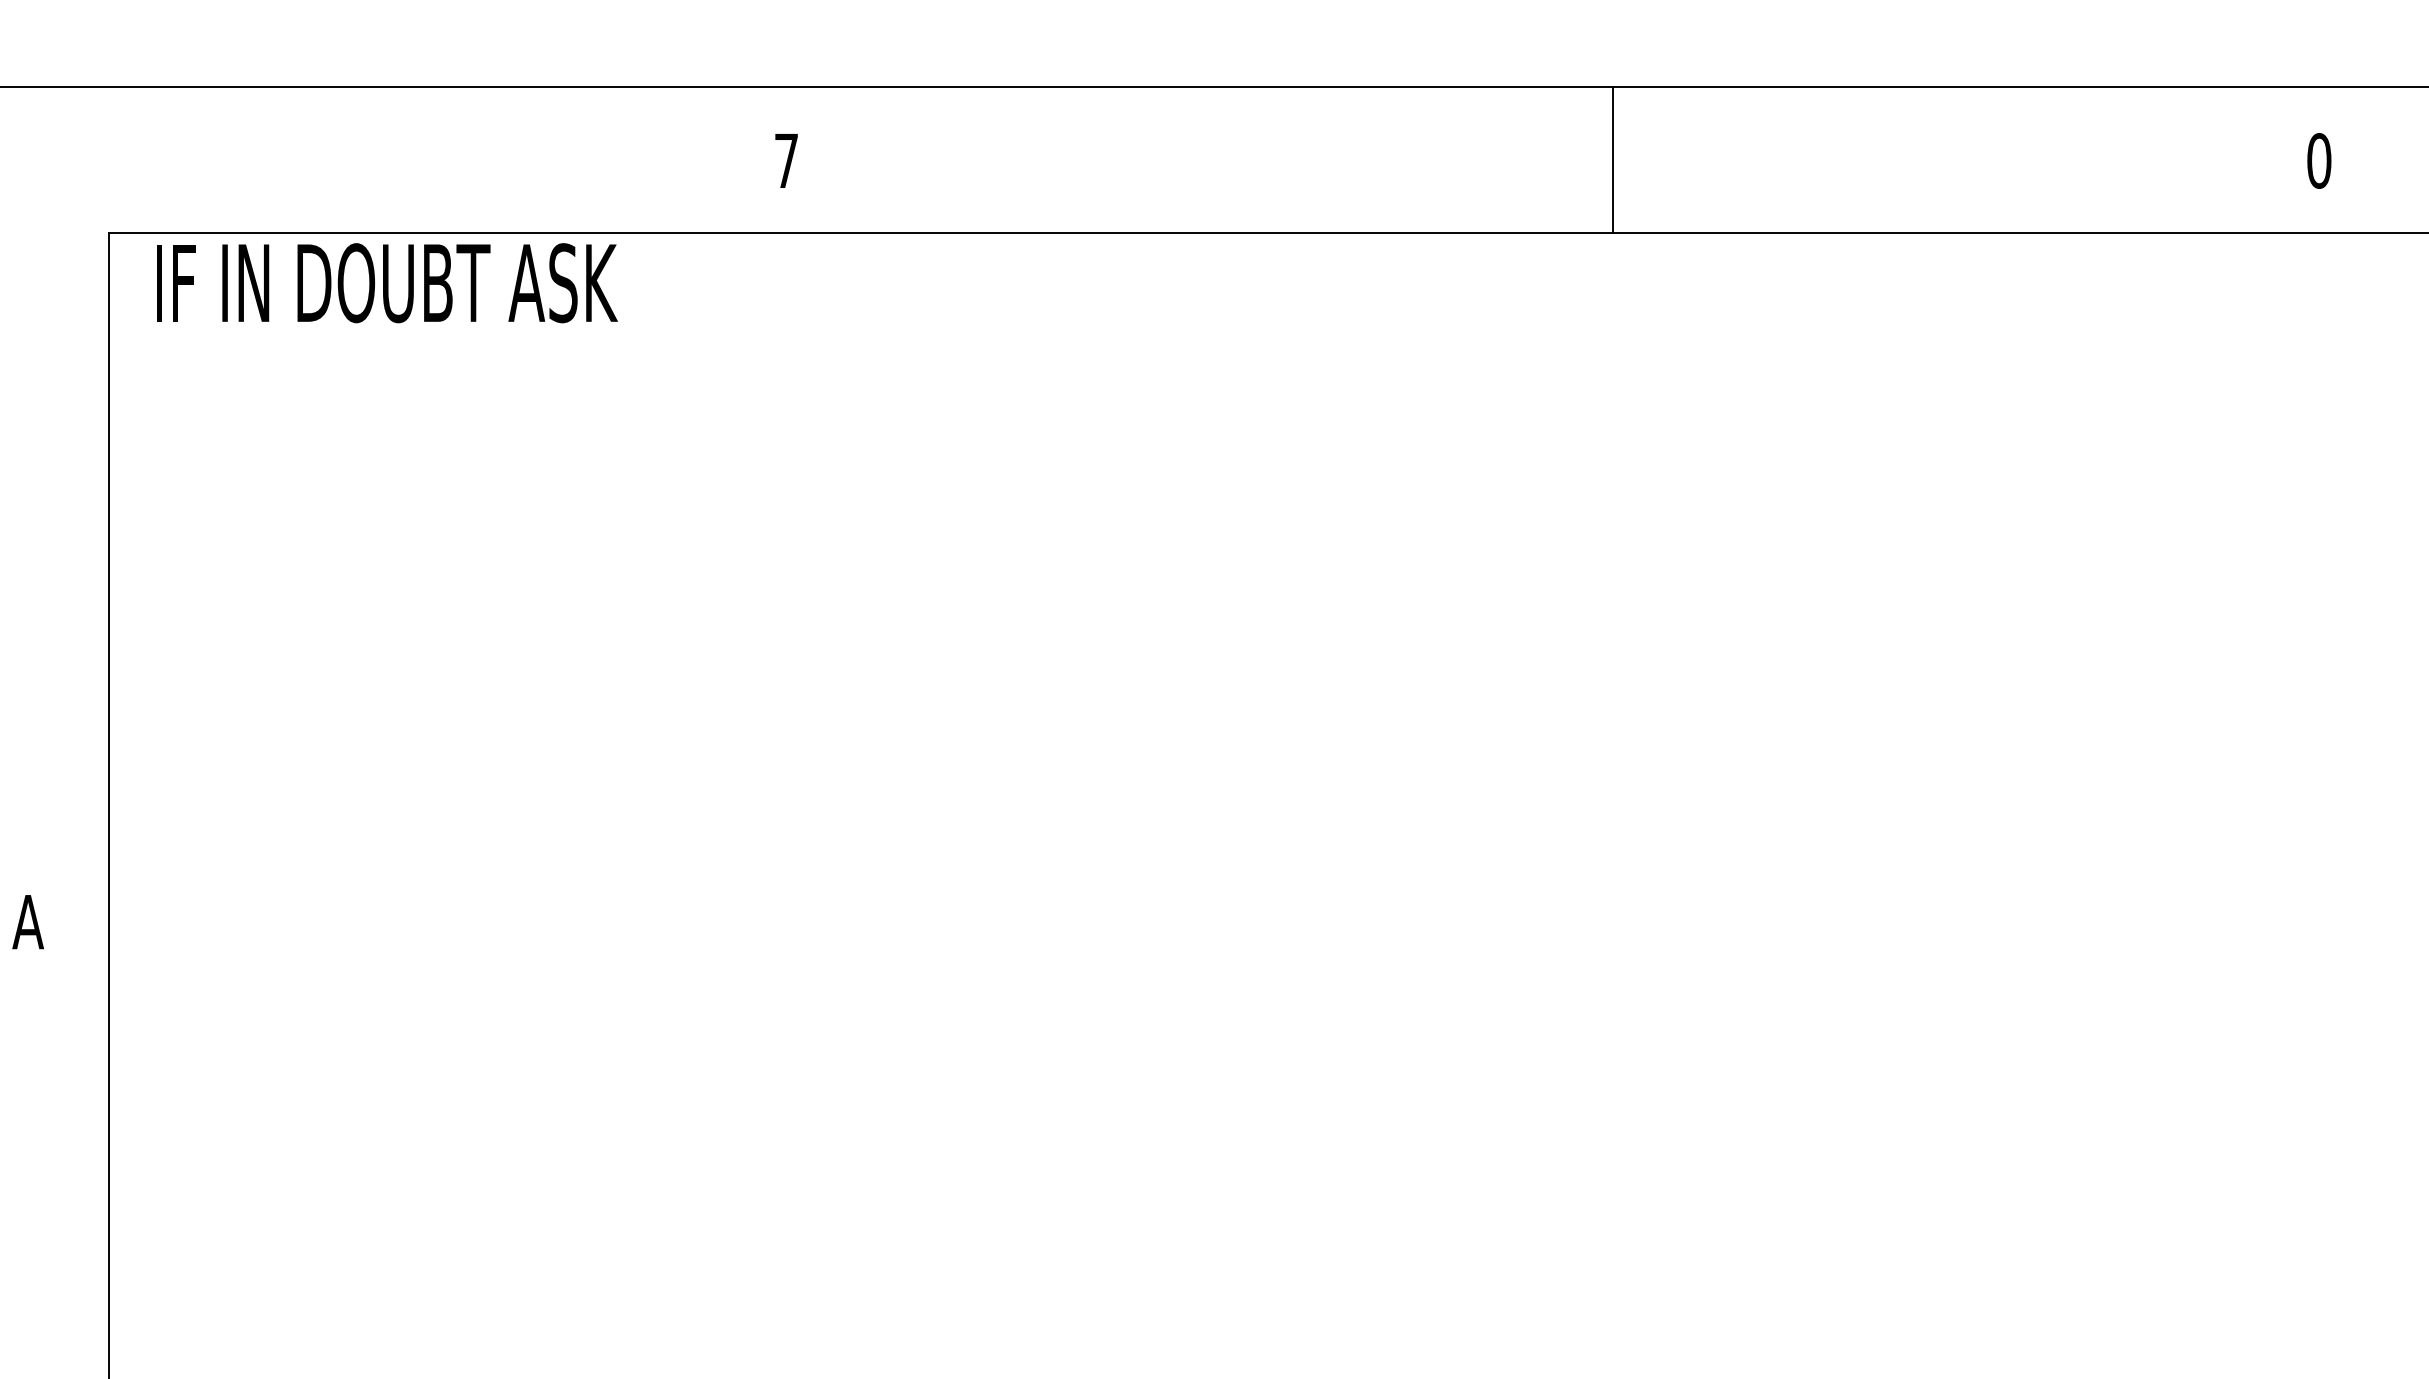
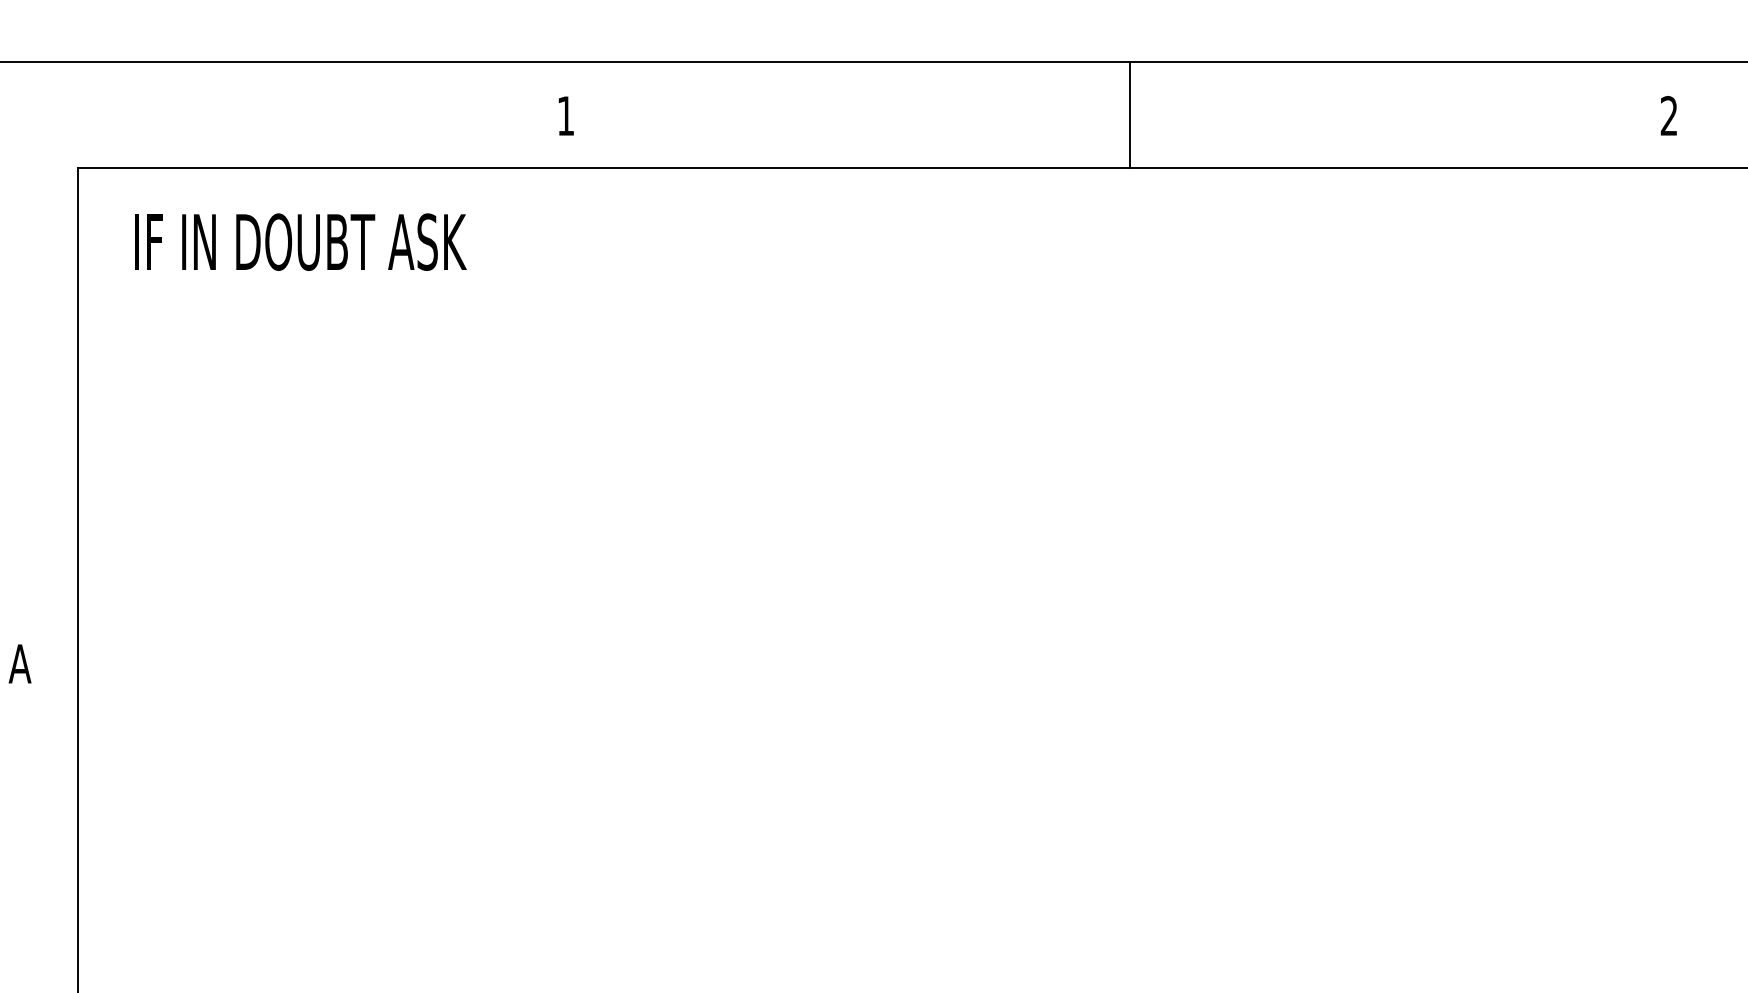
line: (1612, 159) -> (1129, 115), moved
text: (786, 160) -> (565, 115), 7 -> 1
text: (2319, 160) -> (1669, 115), 0 -> 2
text: (387, 283) -> (301, 242), moved

